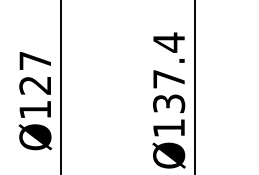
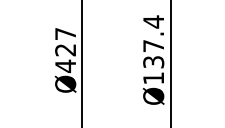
text: (35, 110) -> (65, 66), Ø127 -> Ø427

